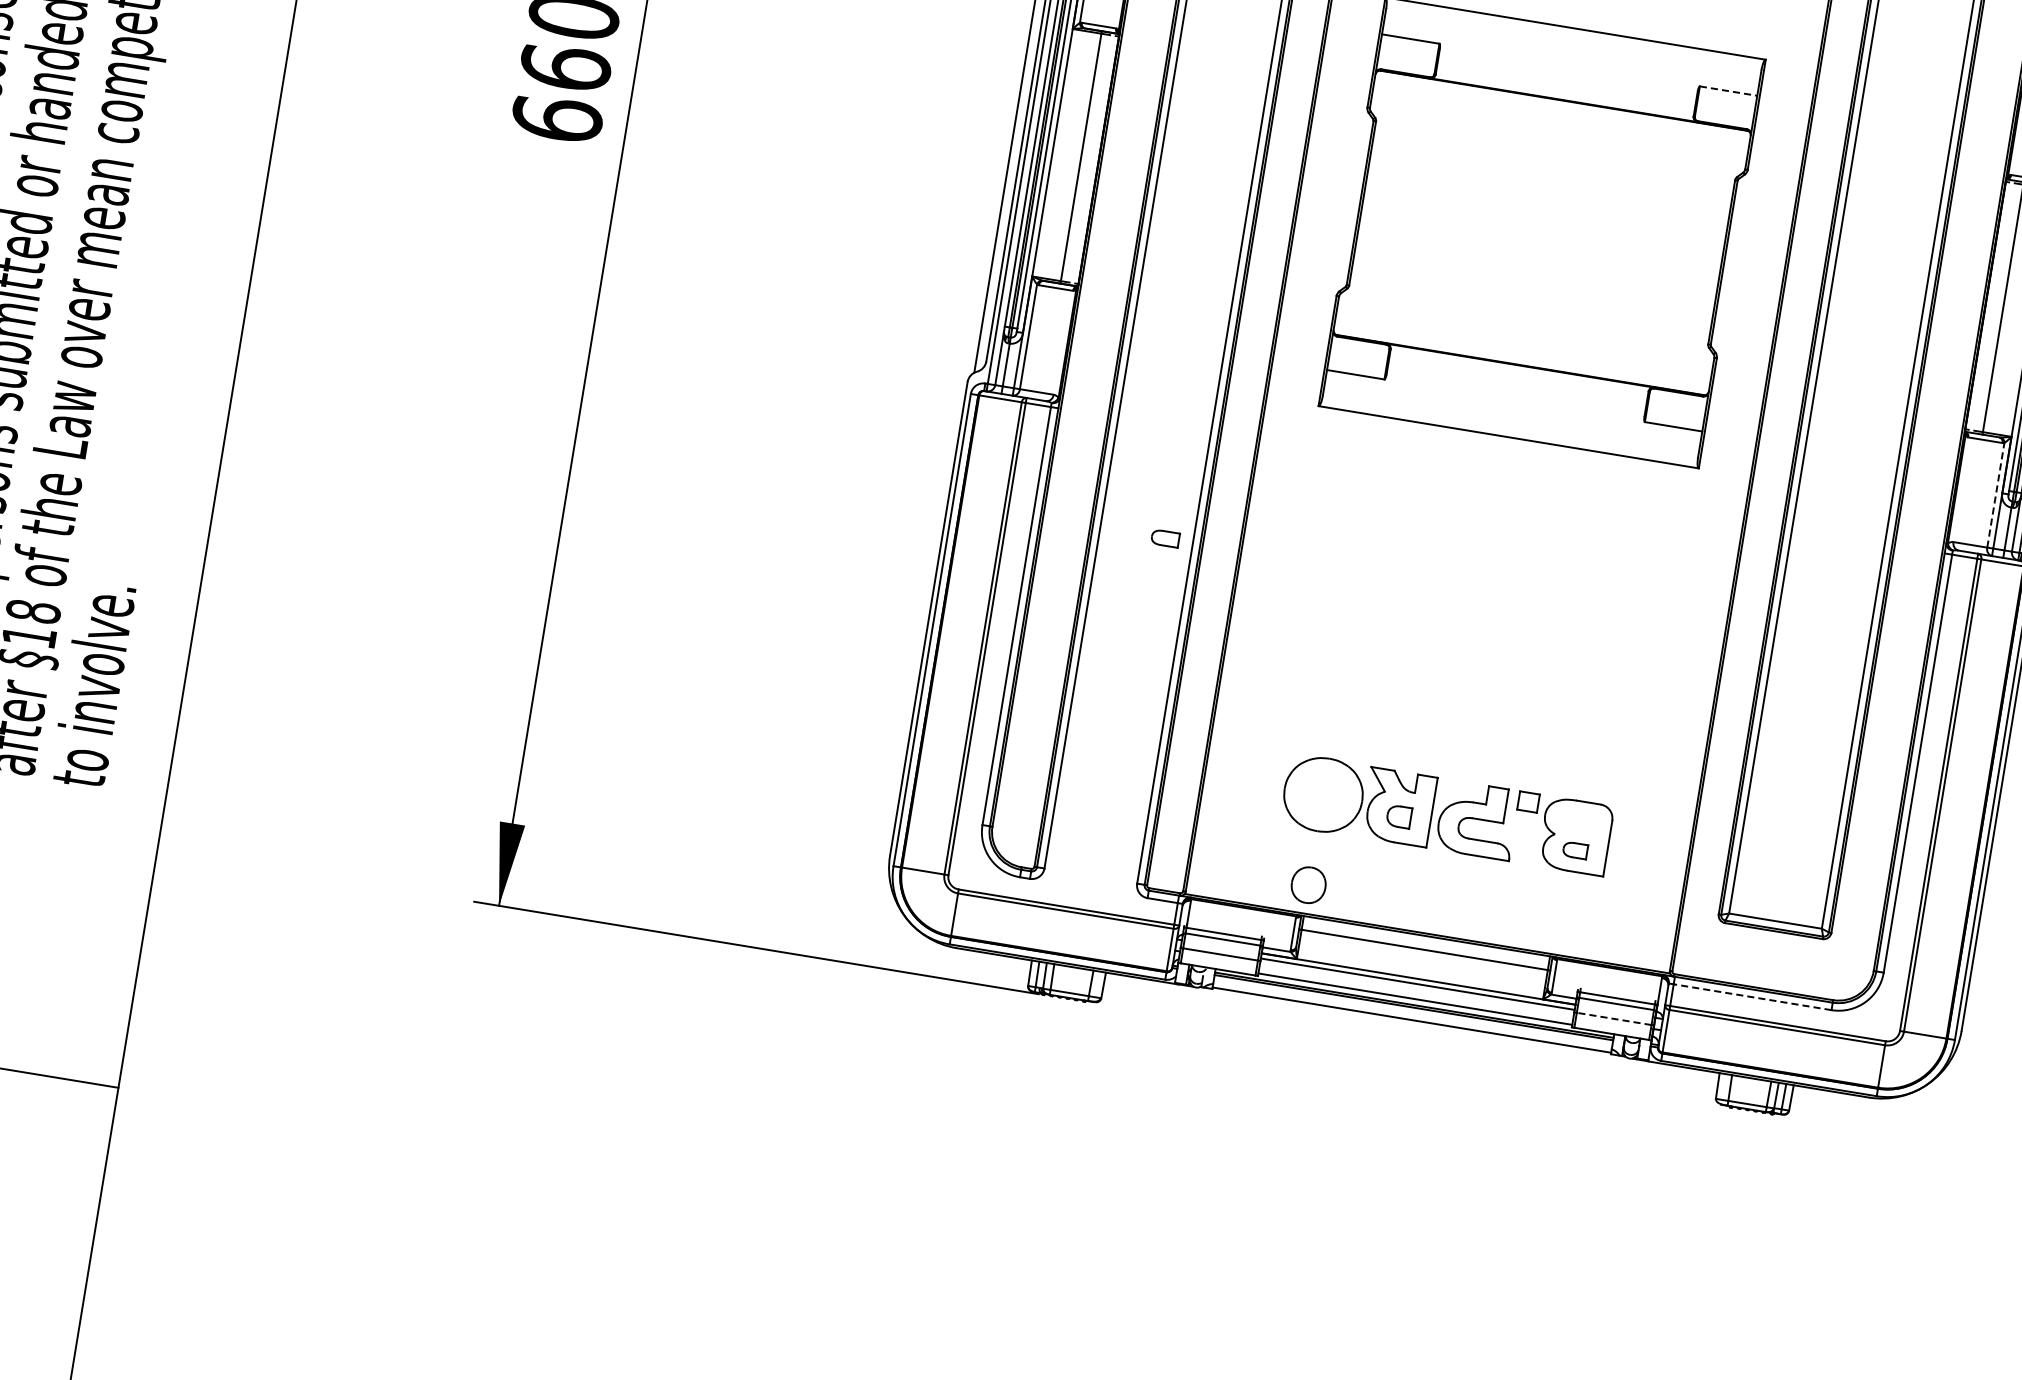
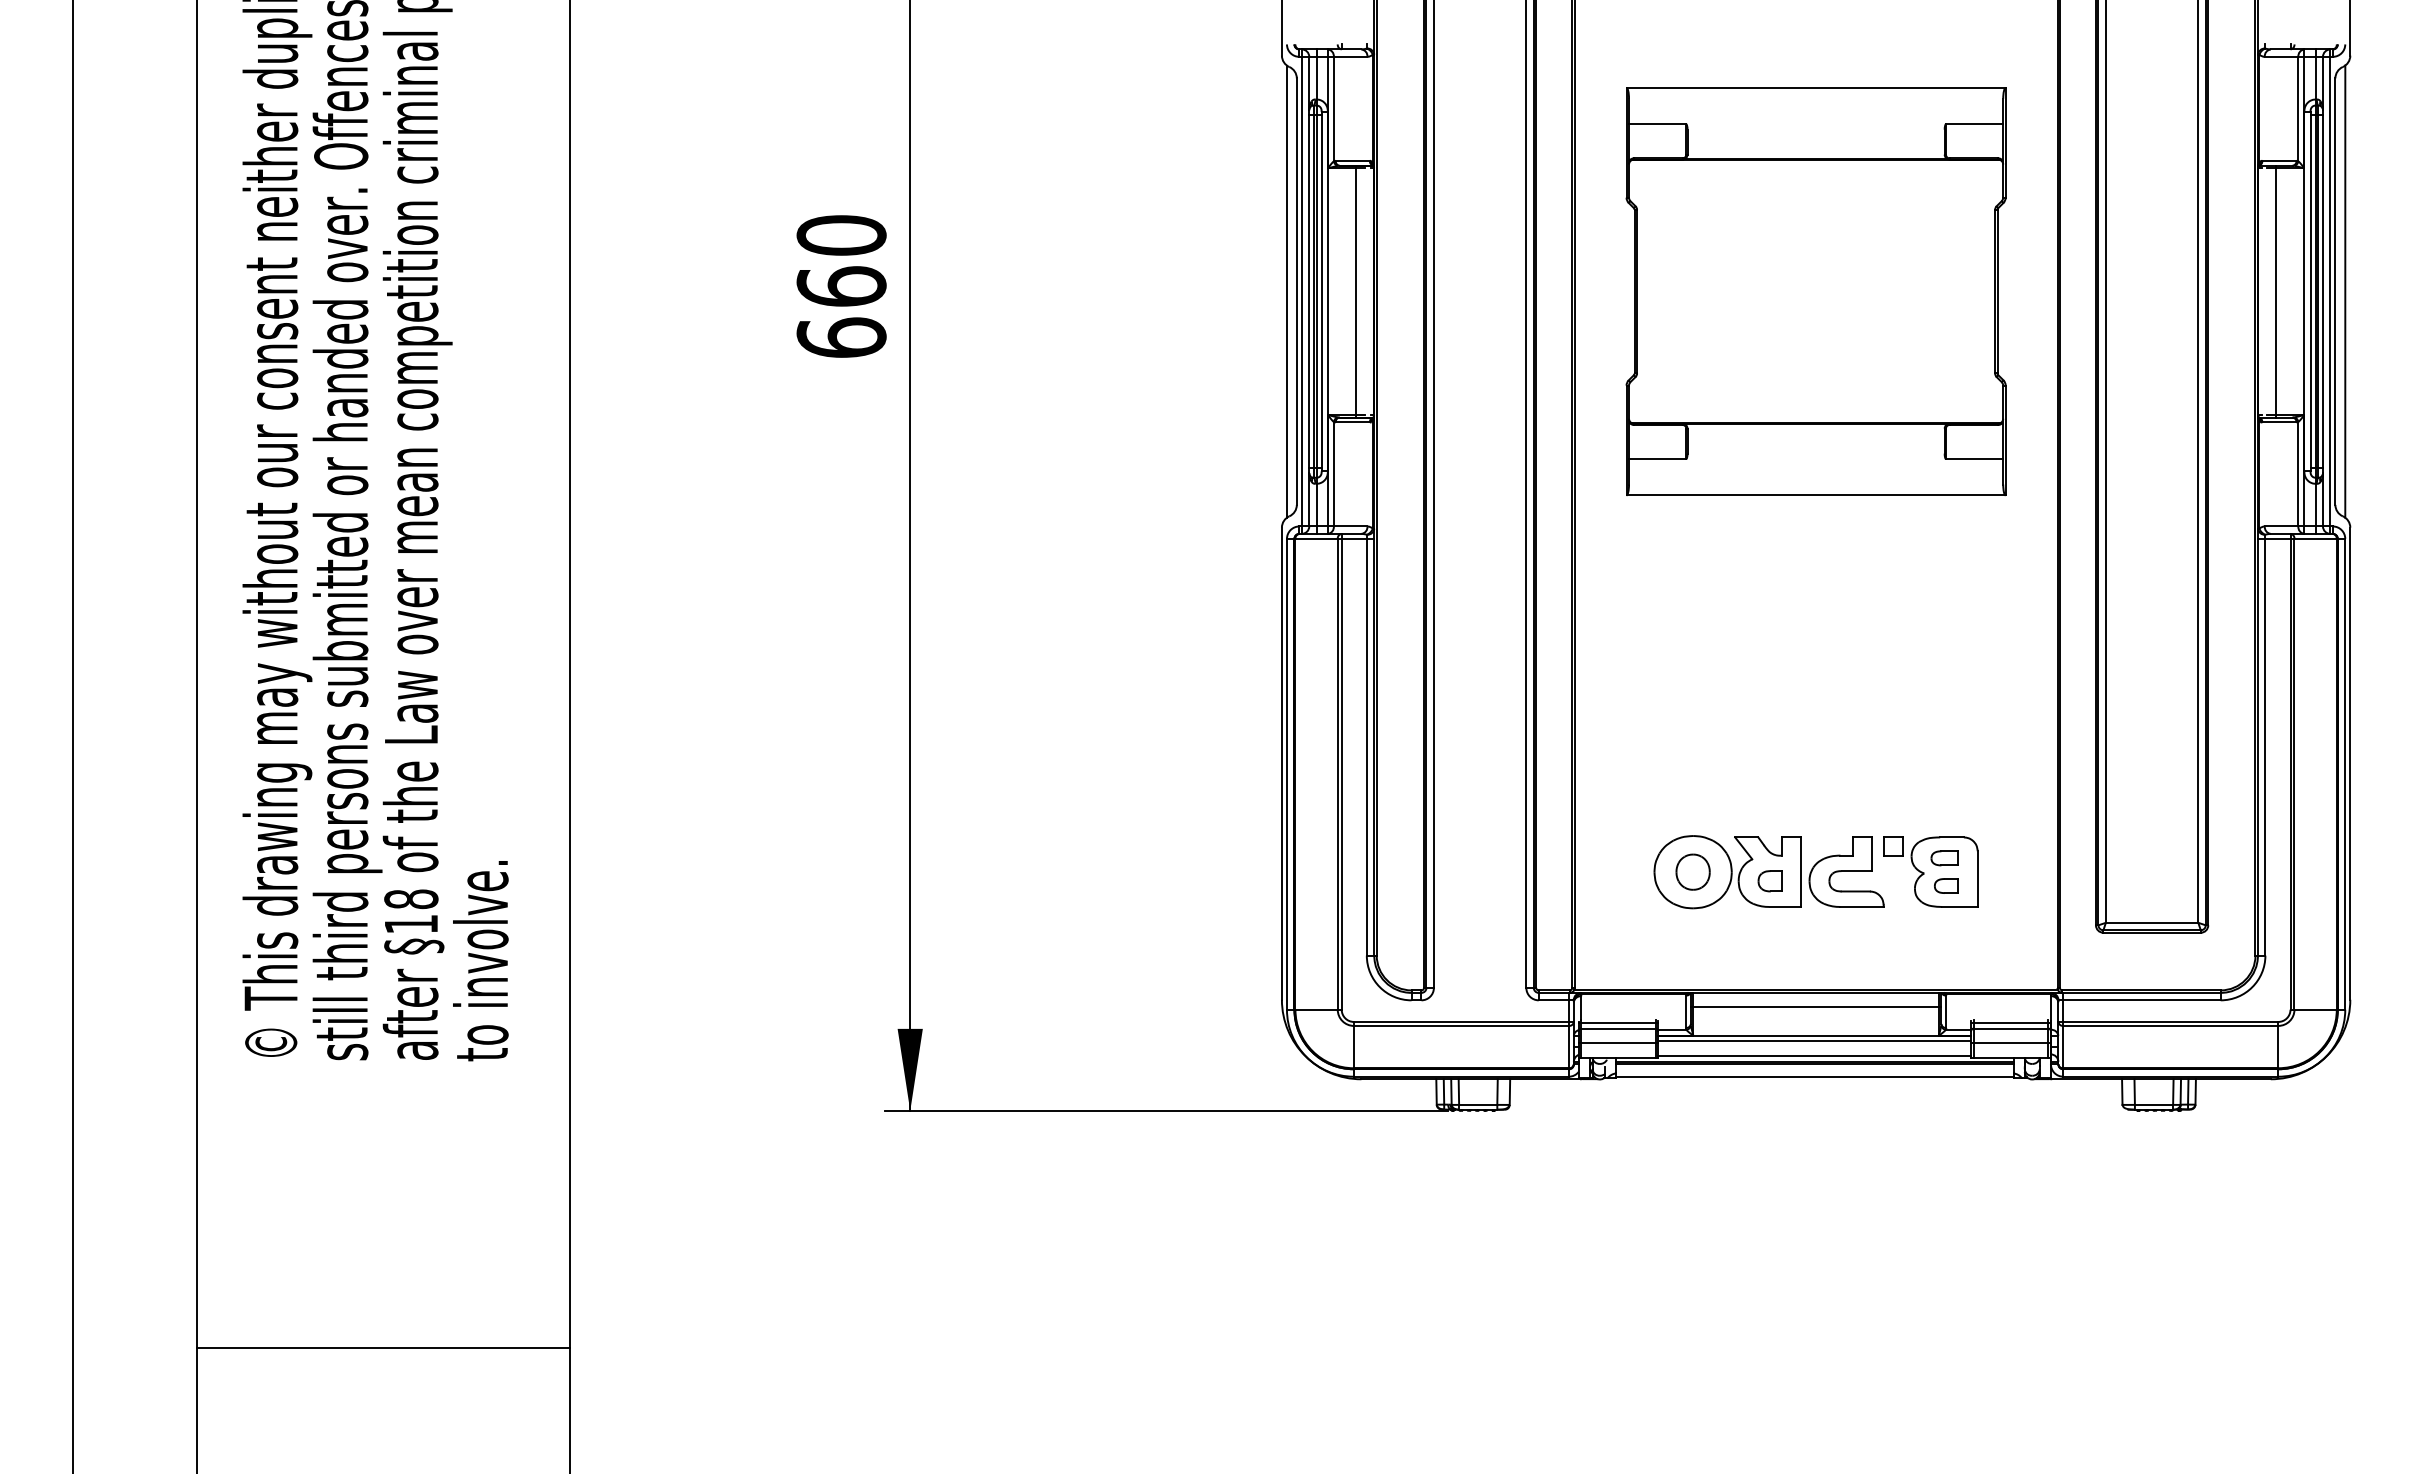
line: (1728, 91) -> (1974, 124), dashed -> solid
line: (1996, 494) -> (2298, 473), dashed -> solid
part: (1165, 538) -> (1944, 858), moved
part: (1308, 884) -> (1692, 871), moved
line: (1753, 997) -> (2142, 1000), dashed -> solid
line: (1613, 1018) -> (2010, 1043), dashed -> solid

